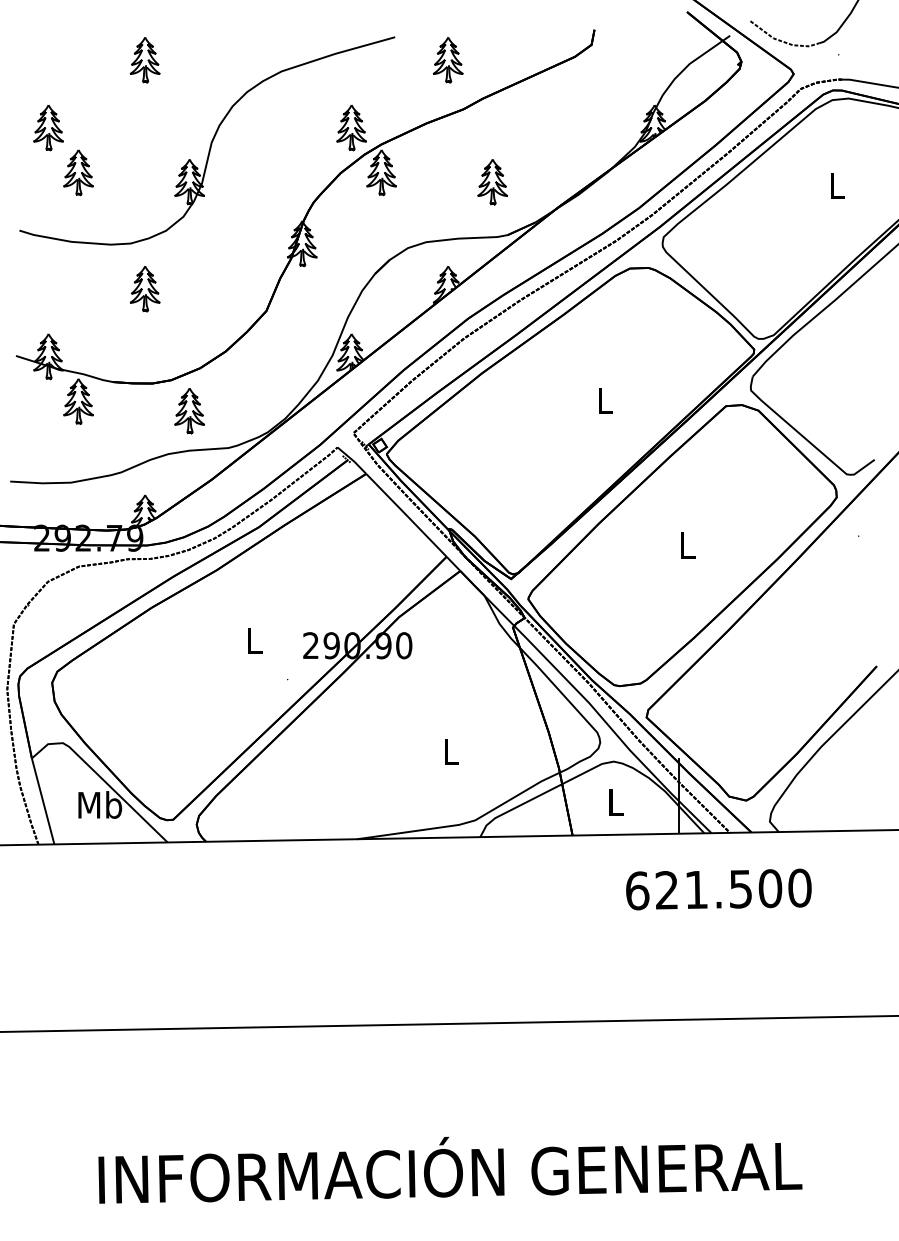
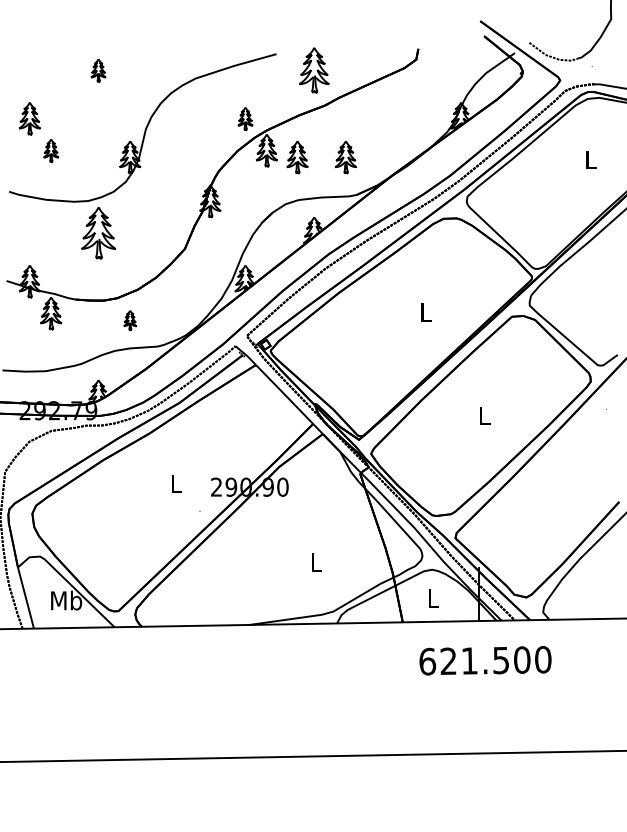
part: (144, 60) -> (98, 70), size x0.7
part: (447, 60) -> (313, 70), size x1.4
part: (351, 128) -> (245, 119), size x0.7
part: (78, 172) -> (51, 150), size x0.7
part: (424, 182) -> (297, 157), added
part: (144, 289) -> (98, 233), size x1.6
part: (189, 411) -> (130, 320), size x0.6
text: (718, 889) -> (485, 660), moved

